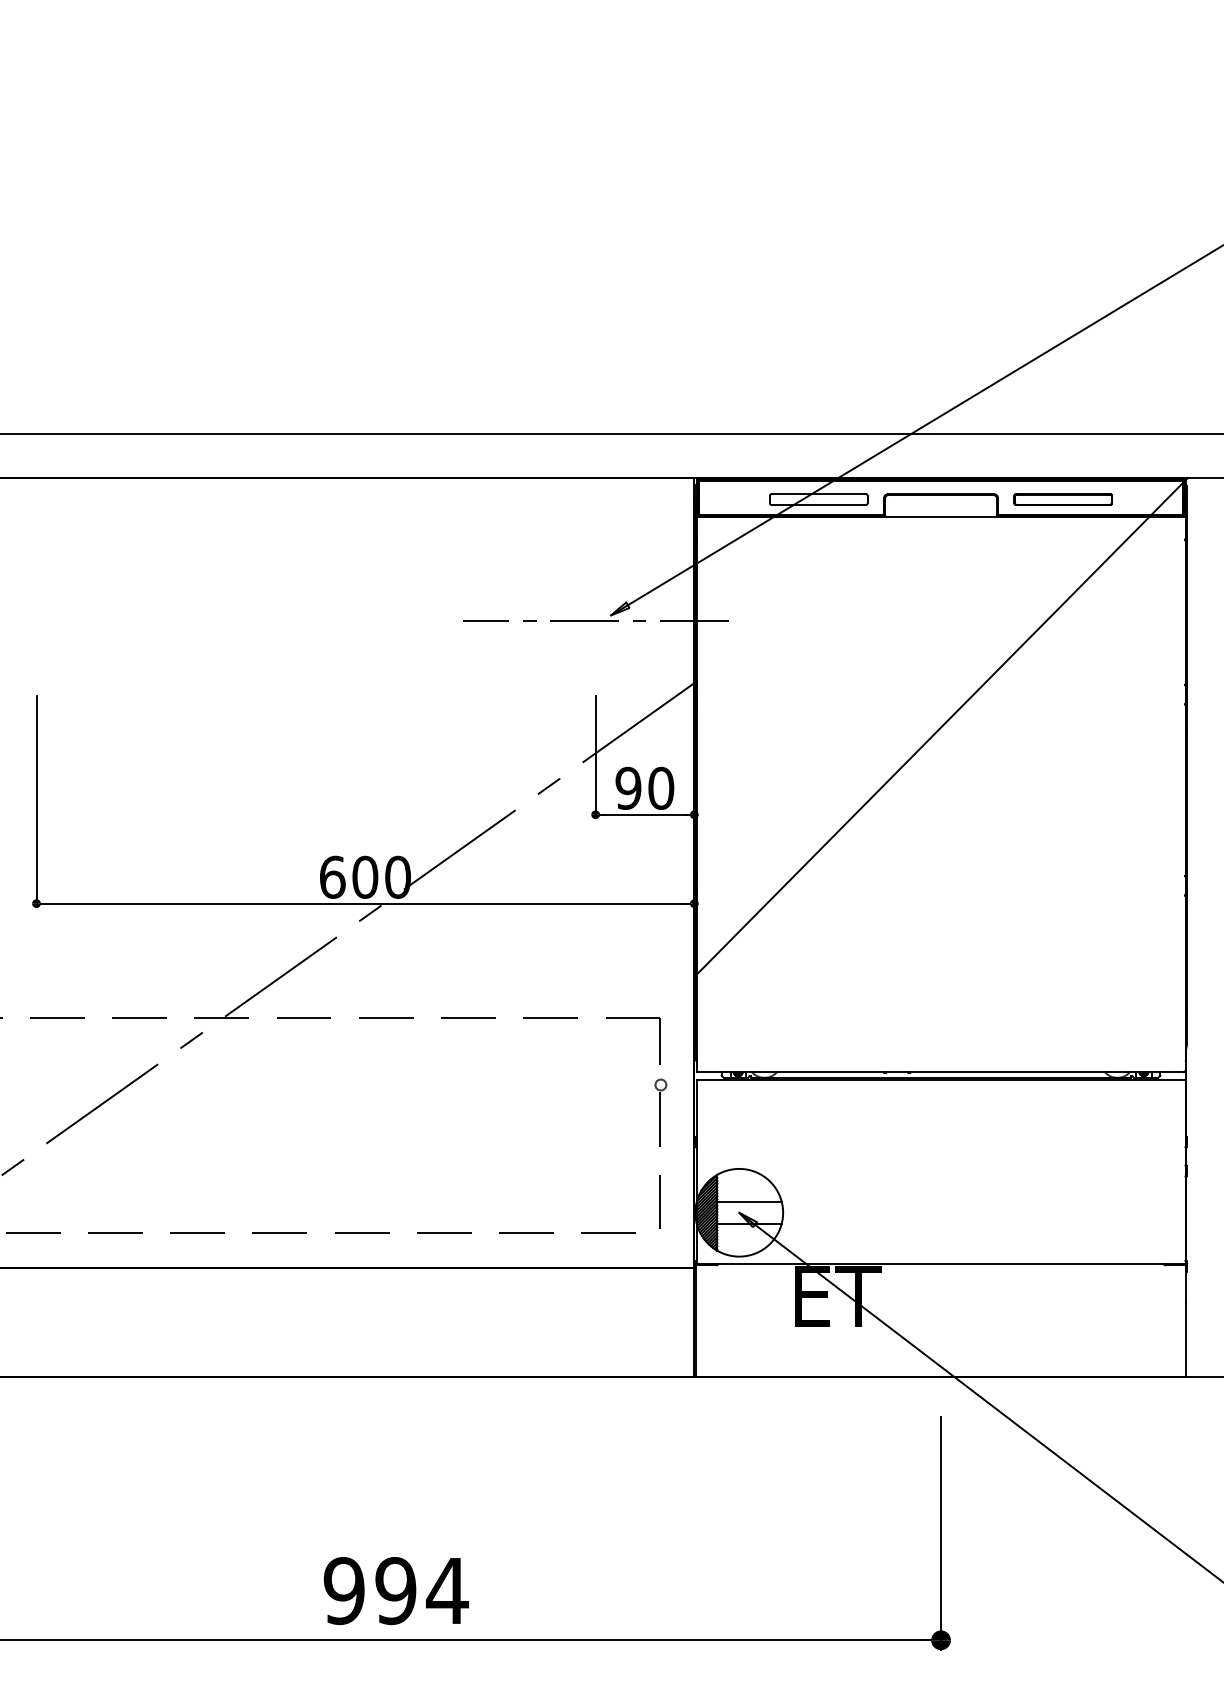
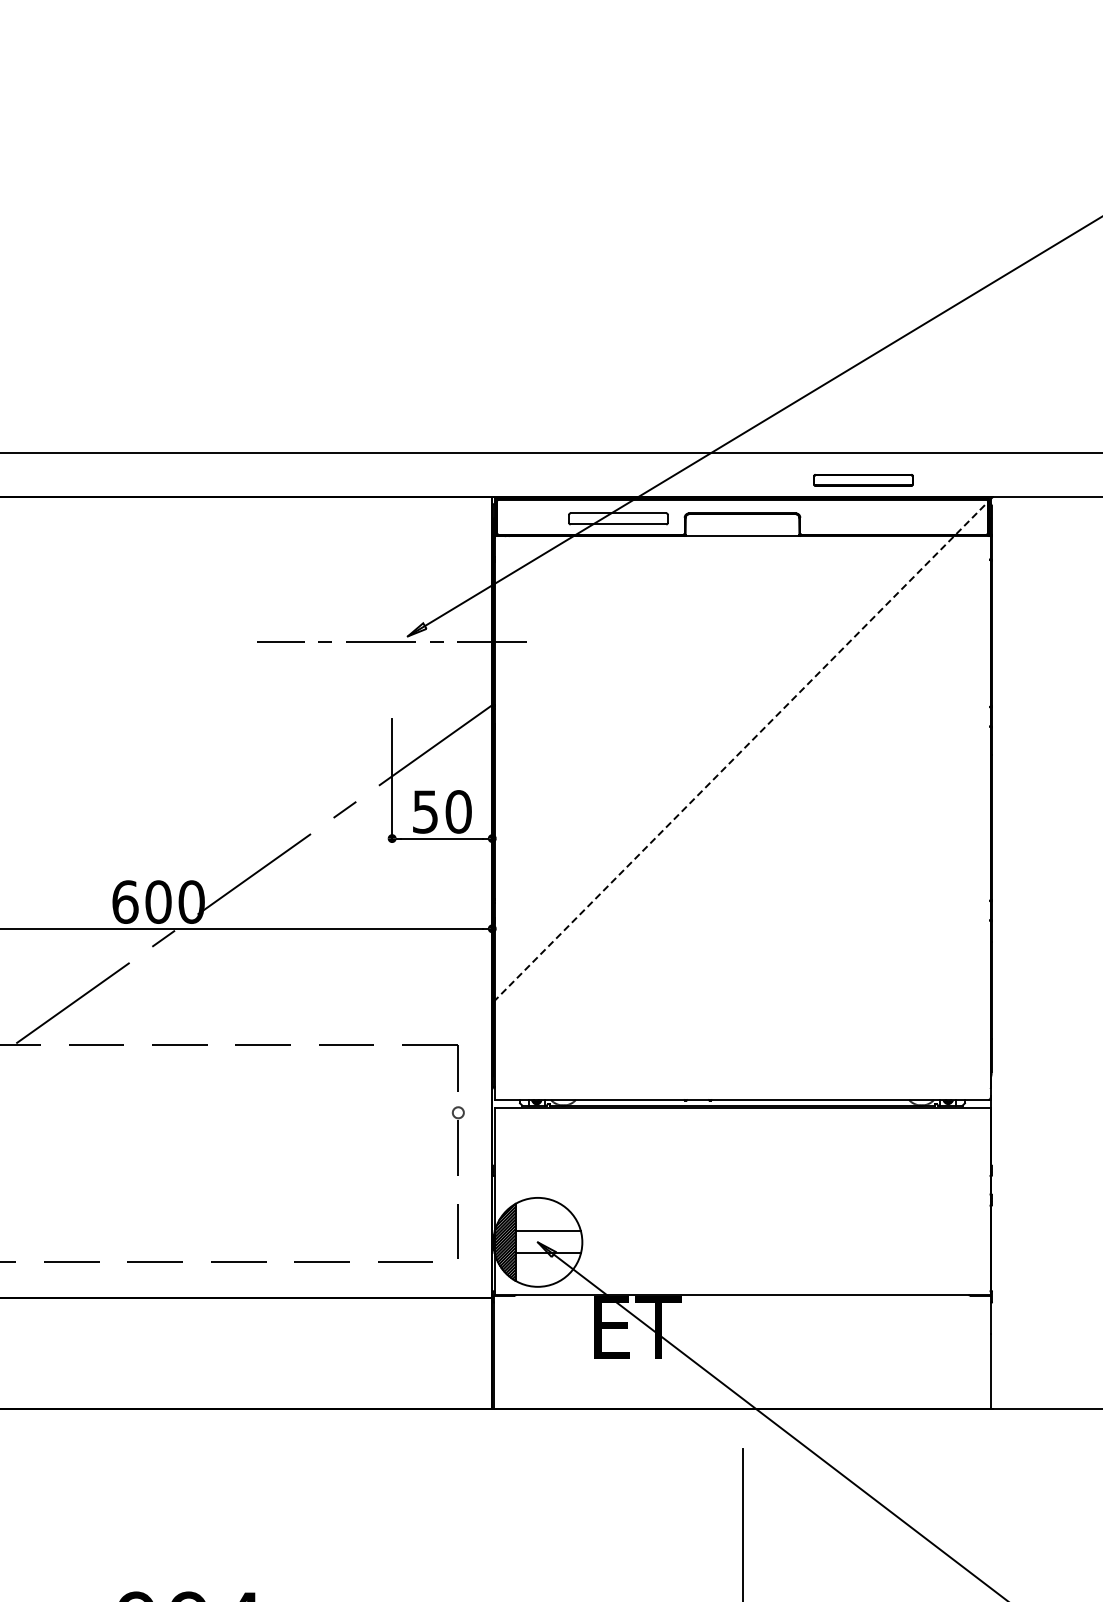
part: (1062, 499) -> (862, 480), moved
line: (941, 727) -> (742, 750), solid -> dashed
text: (628, 787) -> (425, 810), 90 -> 50

